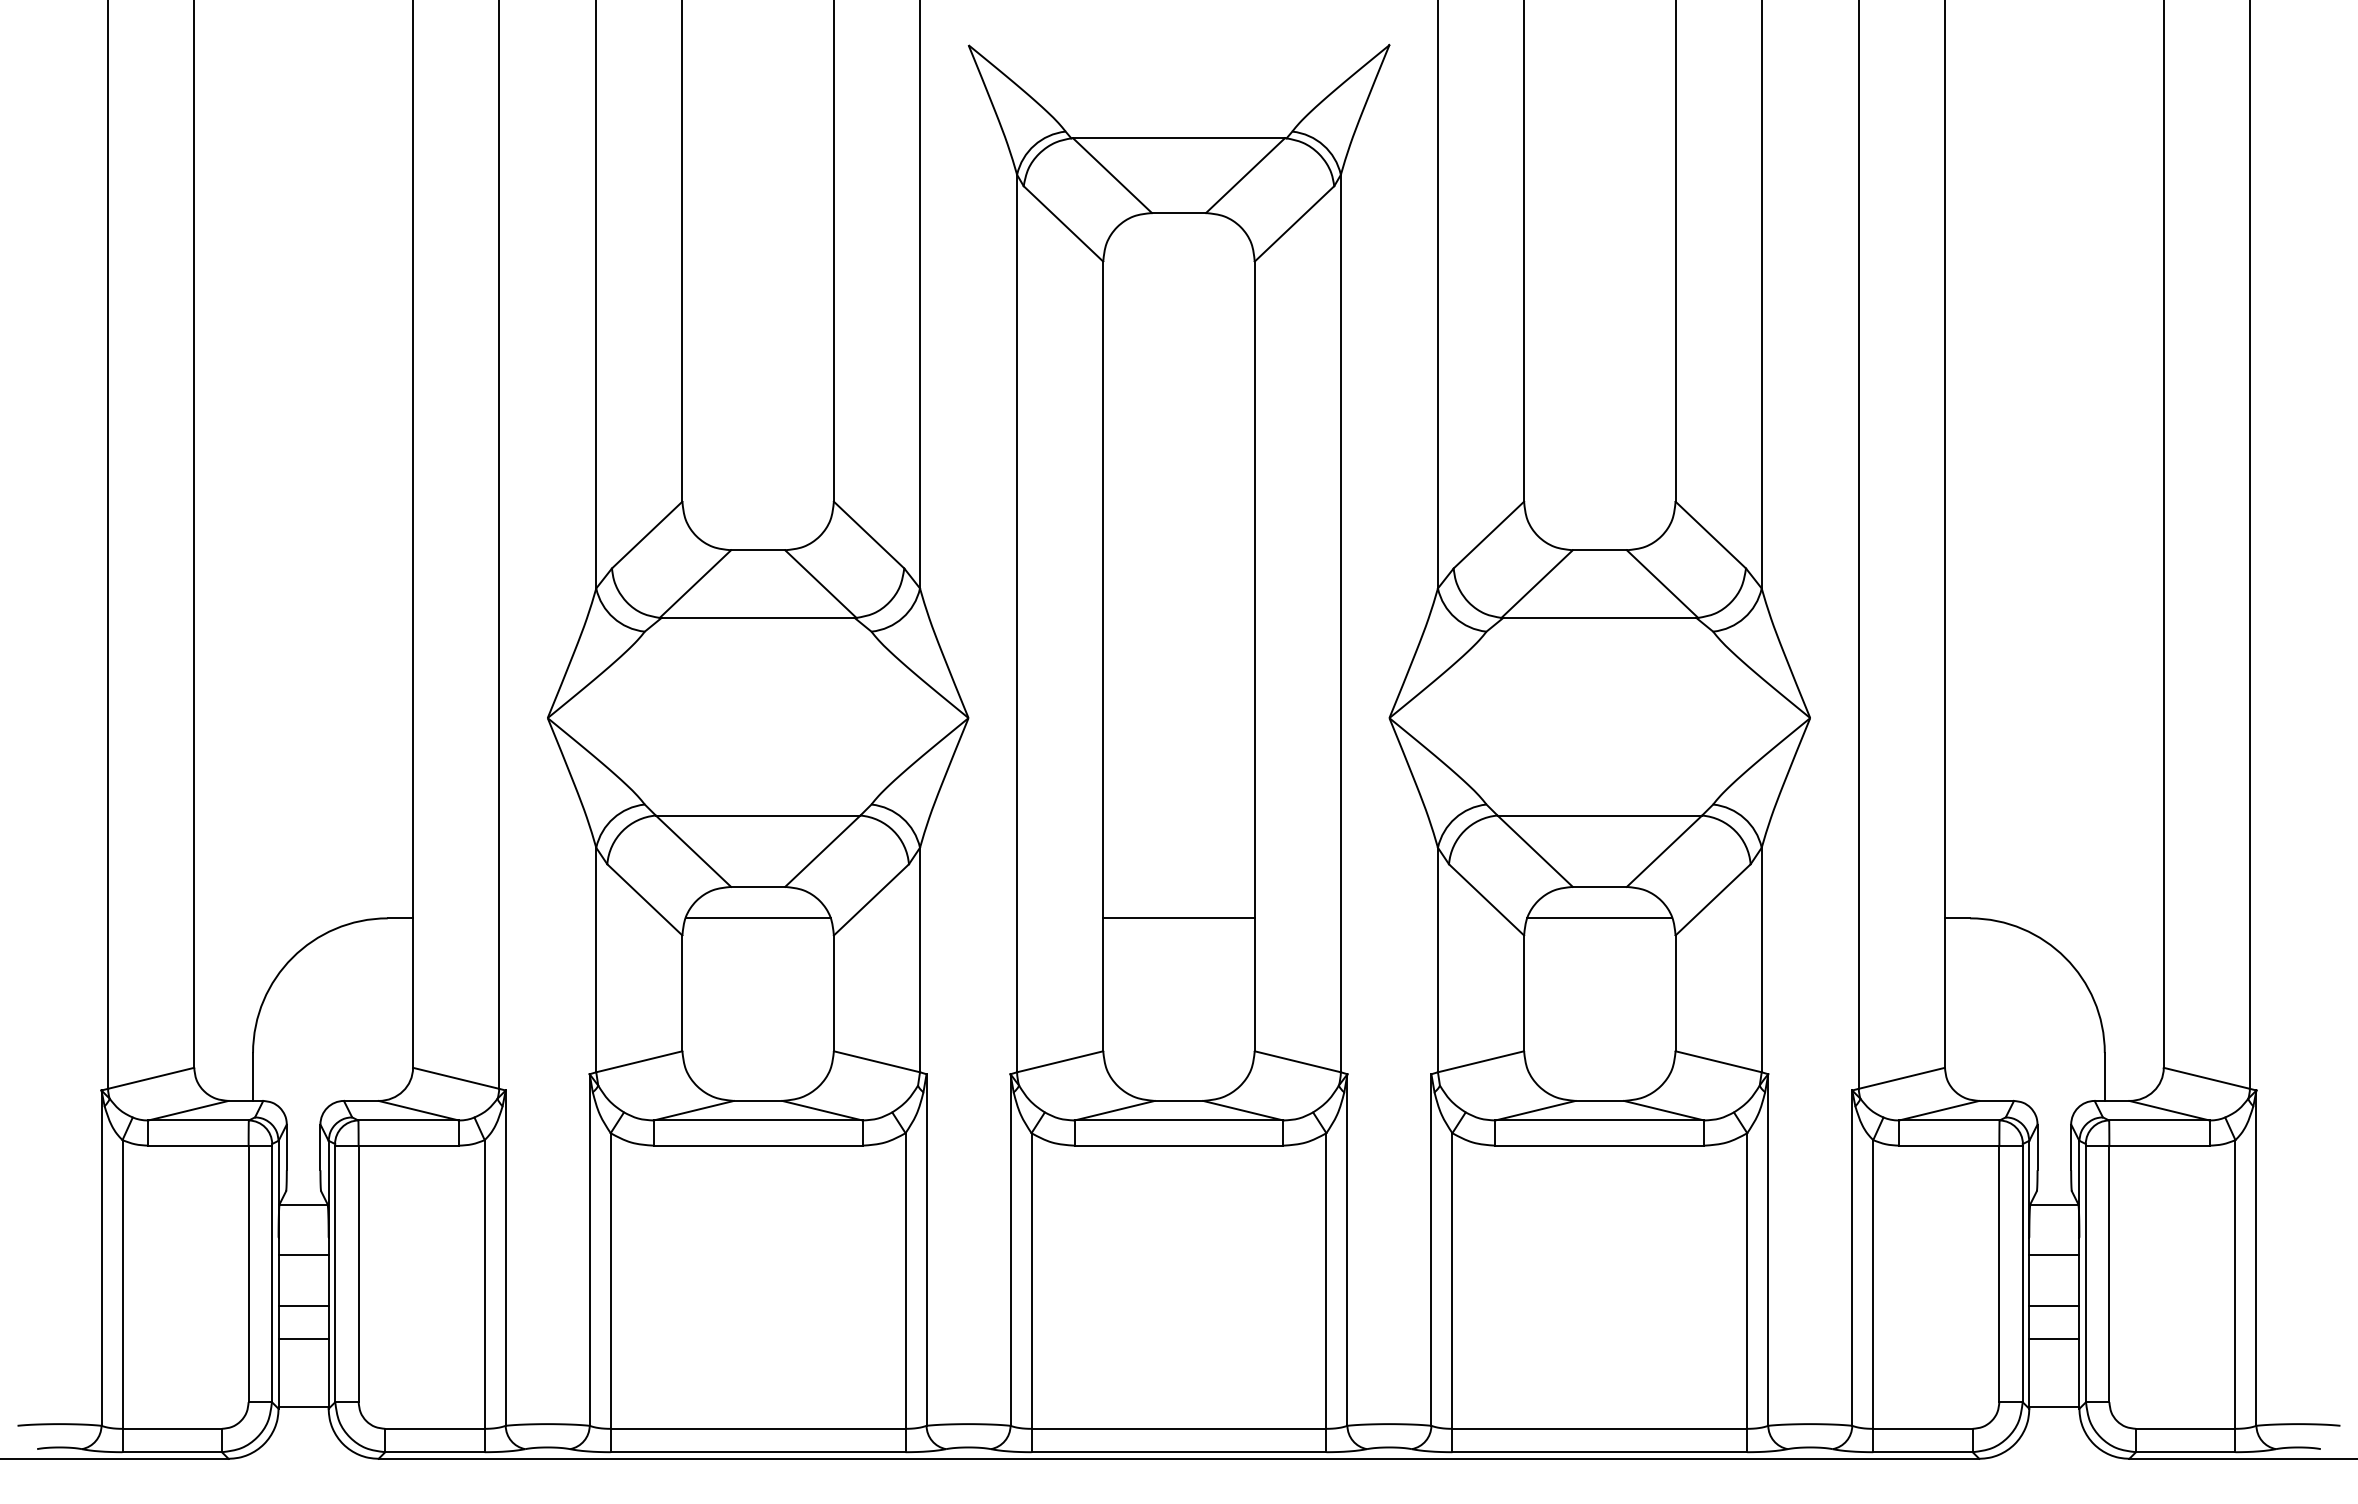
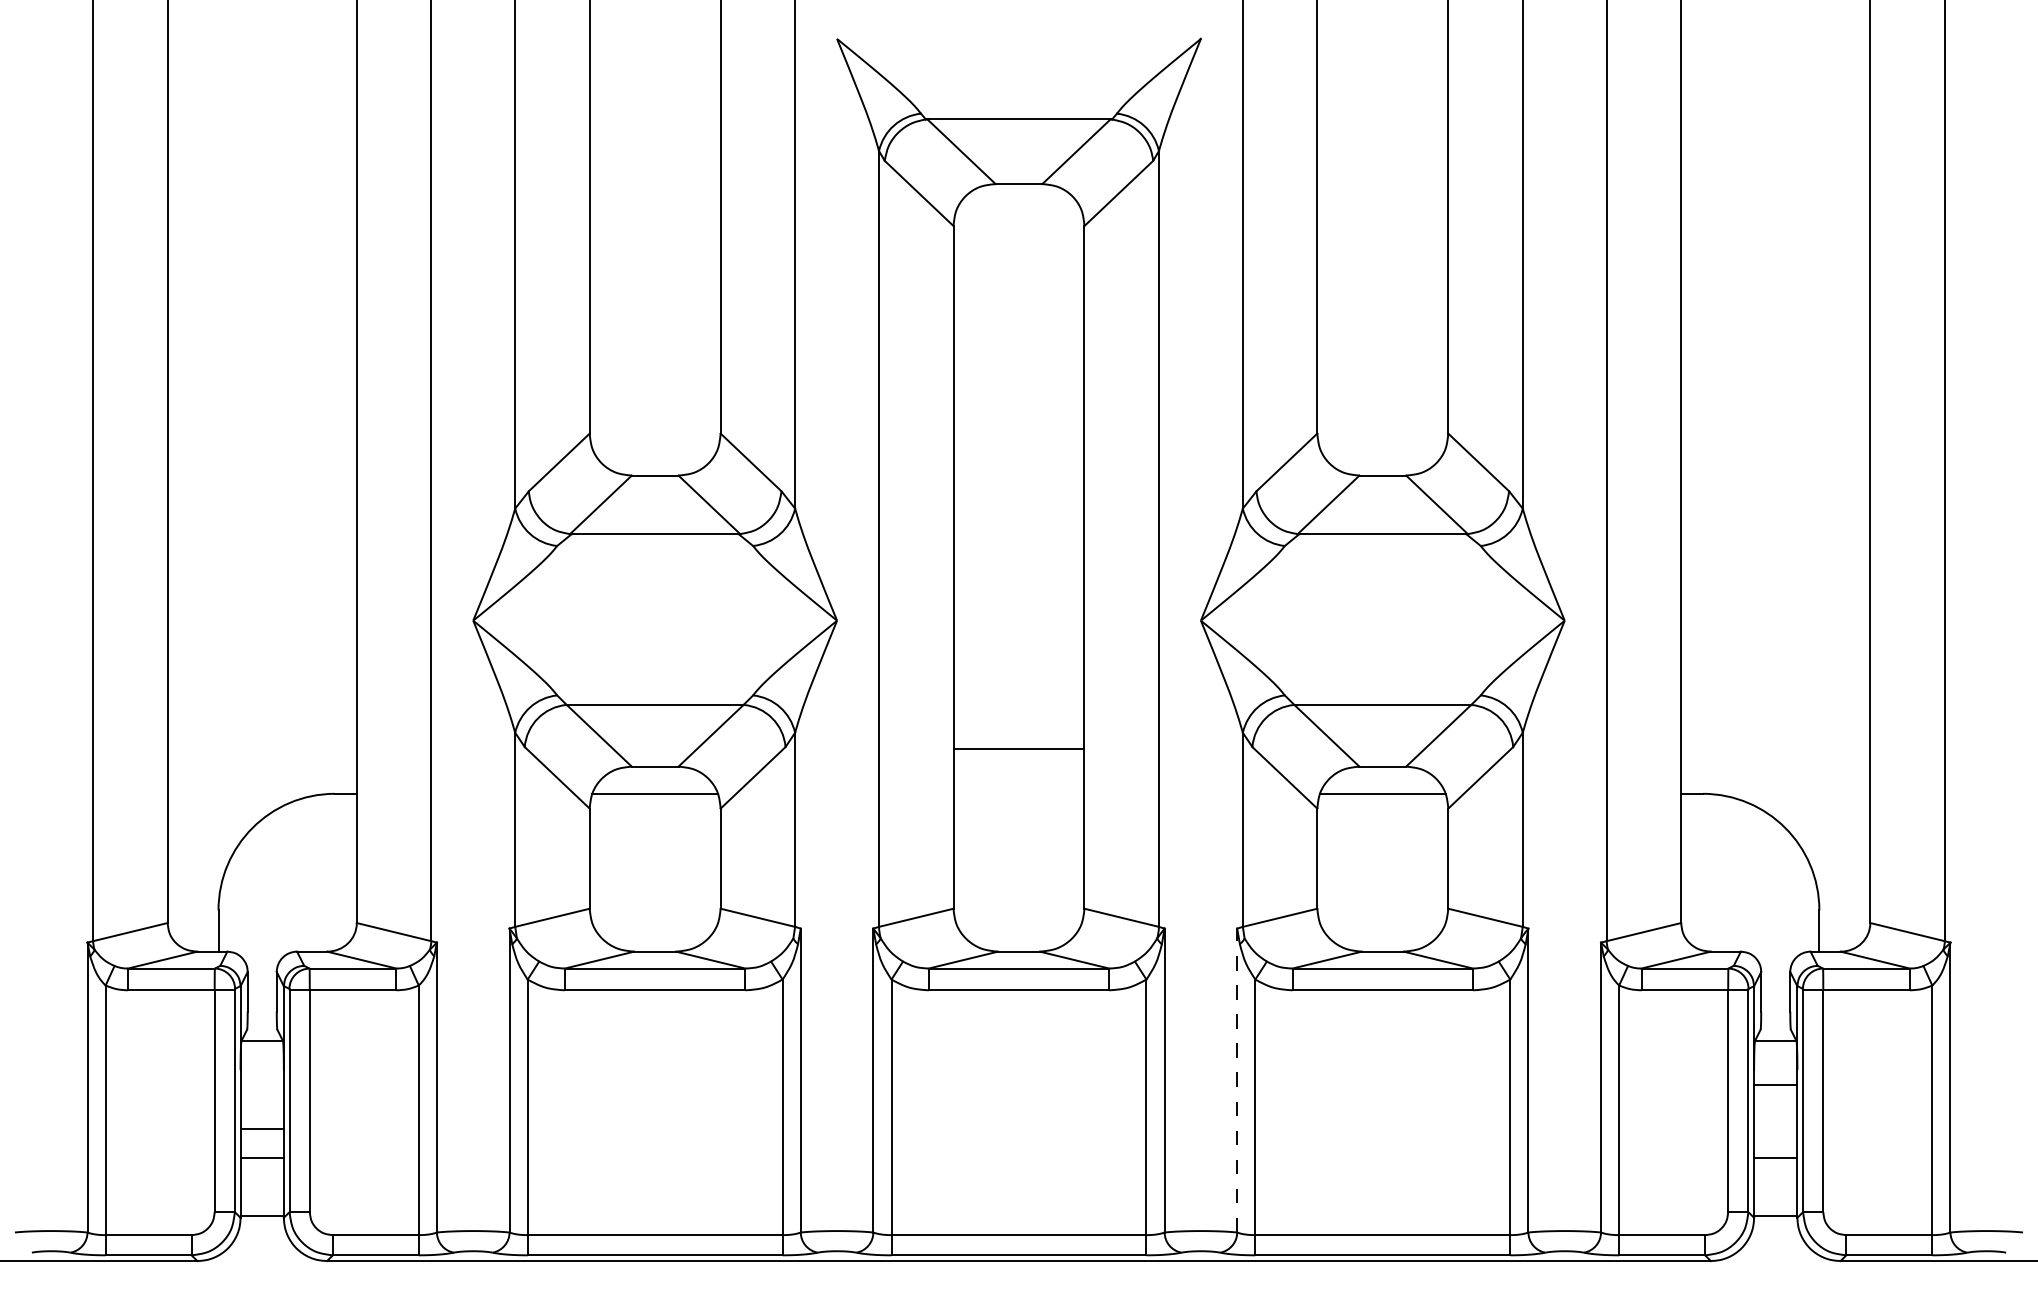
line: (1178, 918) -> (1018, 748), moved
line: (1431, 1250) -> (1237, 1080), solid -> dashed
line: (303, 1255) -> (262, 1085), removed
line: (2054, 1305) -> (1775, 1128), removed

